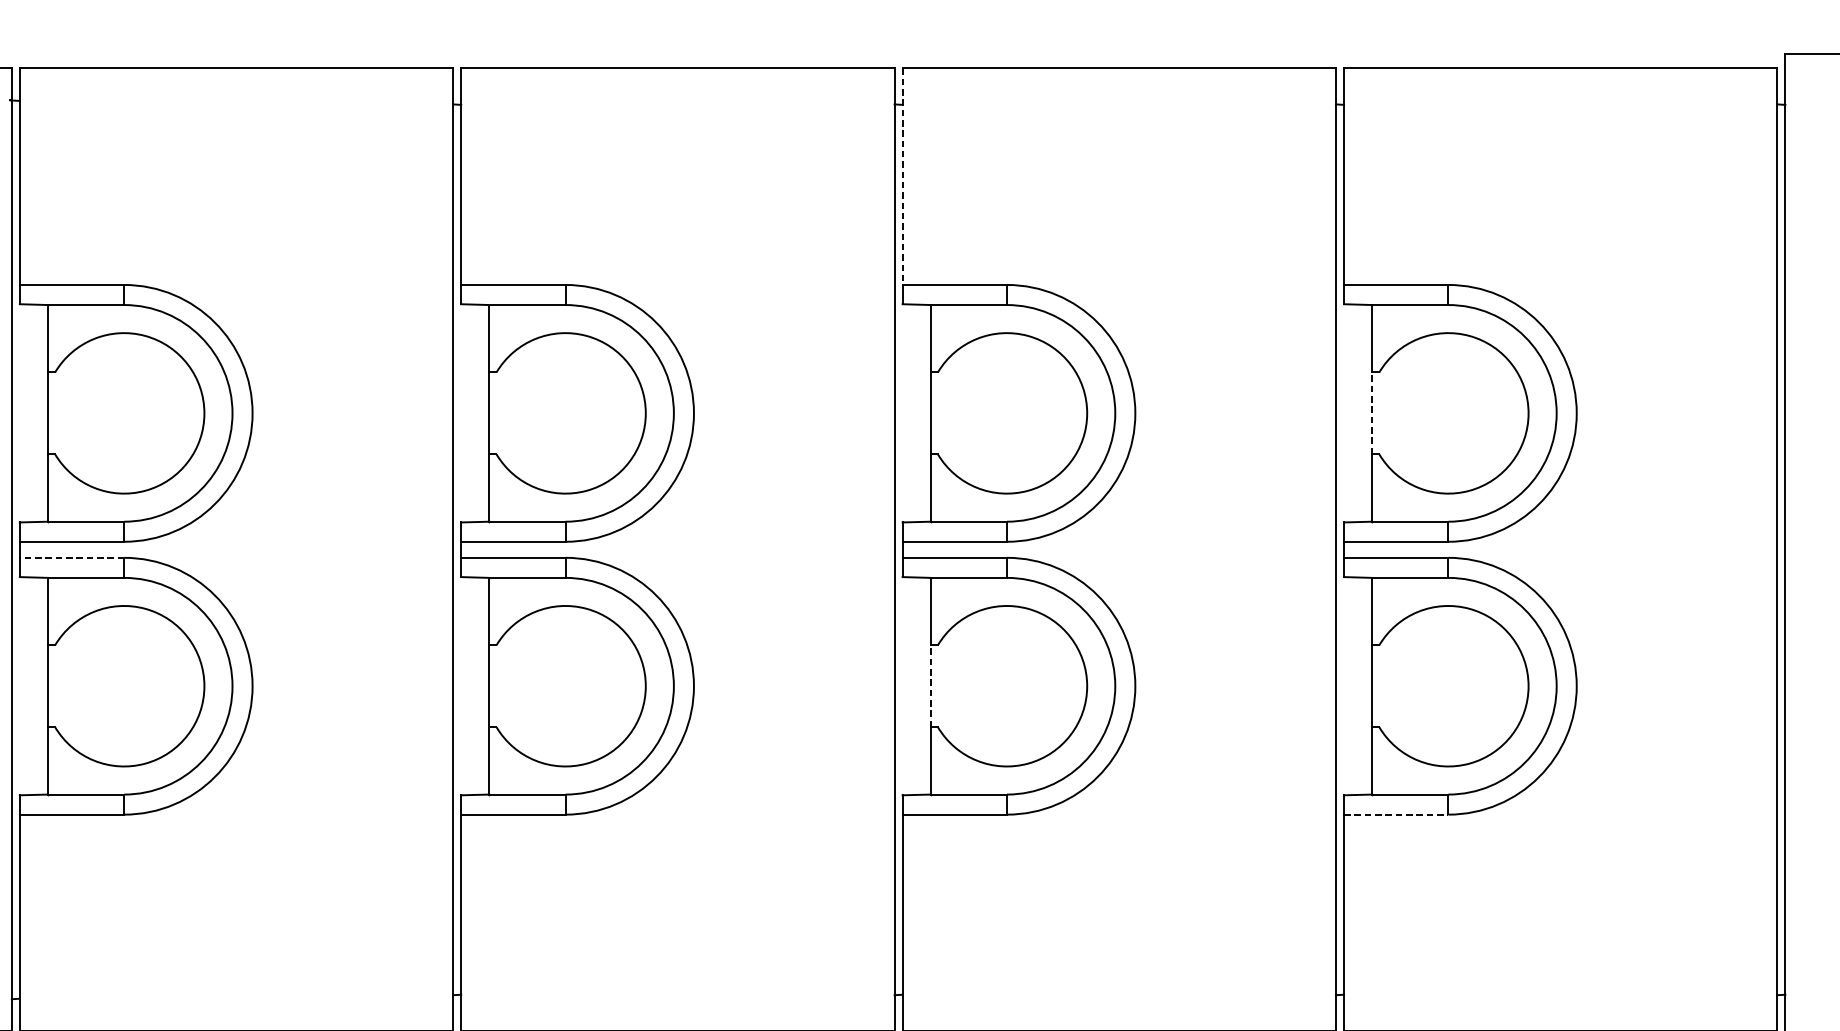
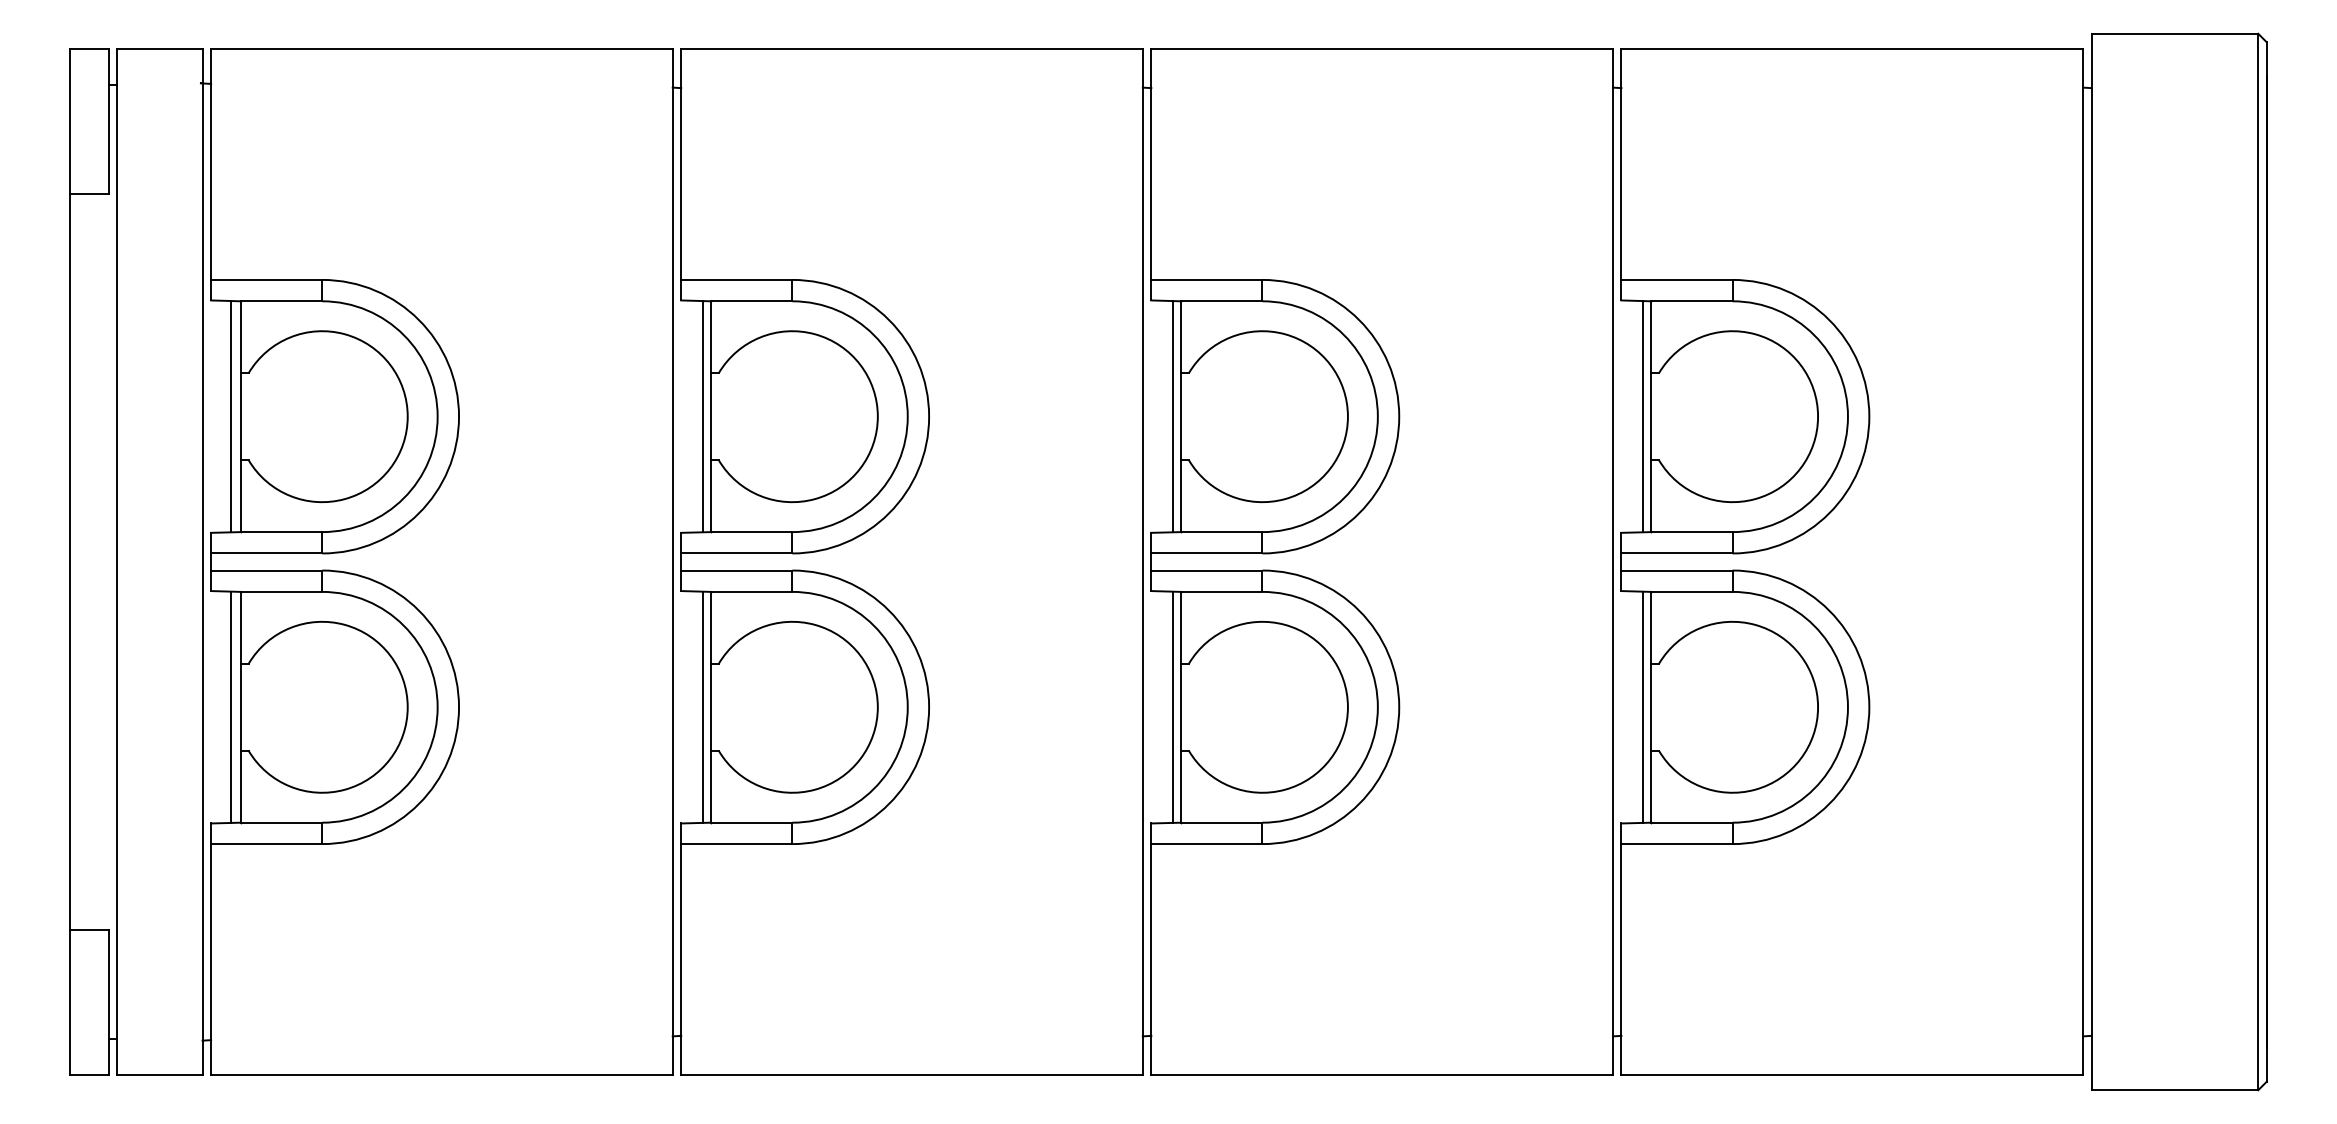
line: (902, 177) -> (1151, 165), dashed -> solid
line: (38, 413) -> (230, 416), added
line: (481, 413) -> (702, 416), added
line: (922, 413) -> (1172, 416), added
line: (1363, 413) -> (1642, 416), added
line: (1372, 413) -> (1651, 416), dashed -> solid
line: (71, 557) -> (266, 570), dashed -> solid
line: (38, 685) -> (230, 706), added
line: (481, 685) -> (702, 706), added
line: (922, 685) -> (1172, 706), added
line: (1363, 685) -> (1642, 706), added
line: (930, 686) -> (1181, 707), dashed -> solid
line: (1396, 815) -> (1677, 844), dashed -> solid

